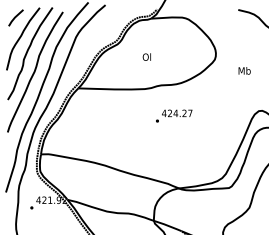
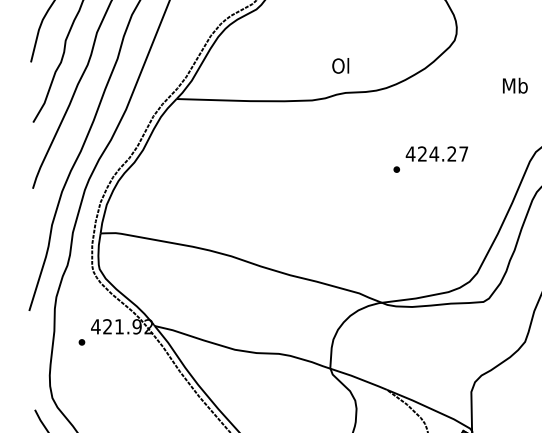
text: (146, 56) -> (339, 64), moved
text: (244, 70) -> (514, 84), moved
text: (174, 115) -> (431, 158), moved

